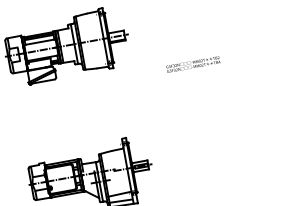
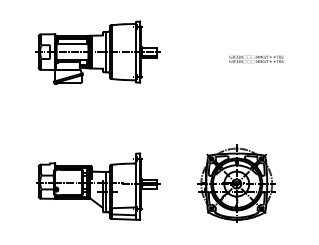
text: (193, 64) -> (256, 59), moved
part: (226, 150) -> (236, 183), added

